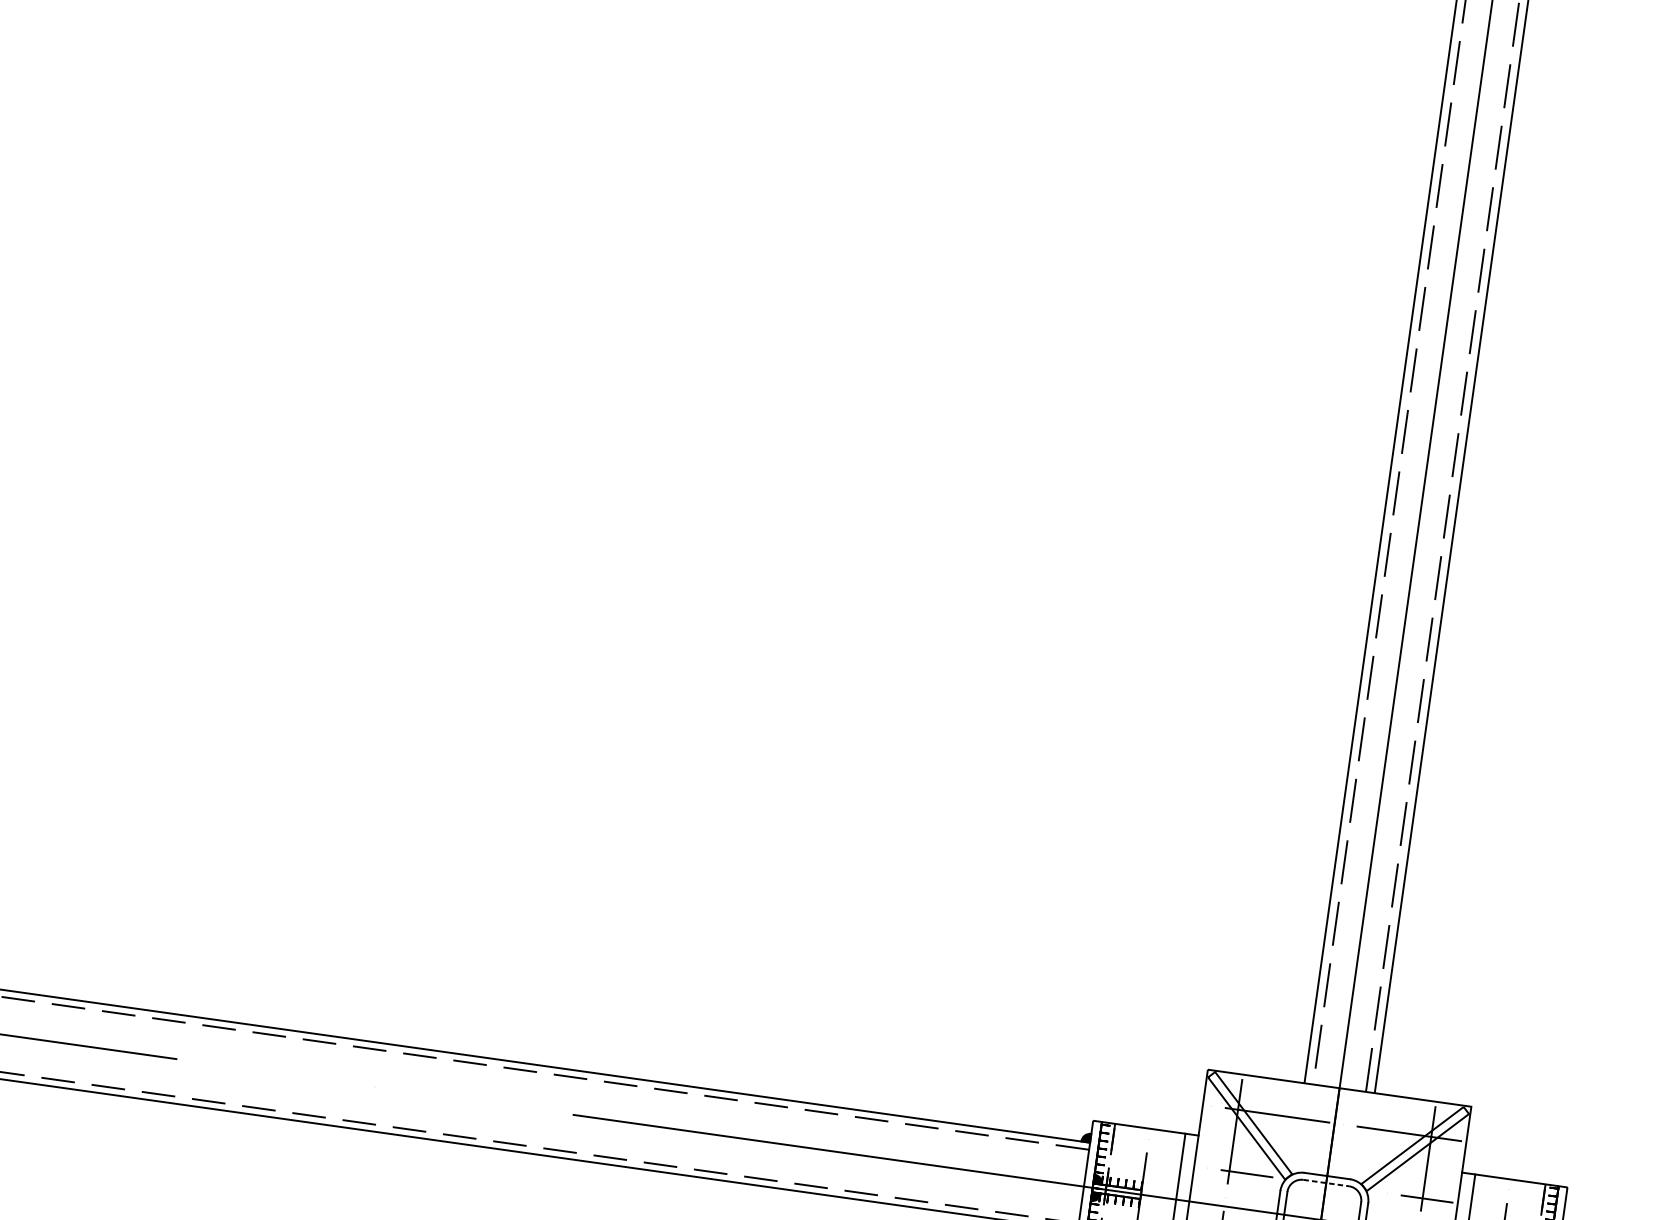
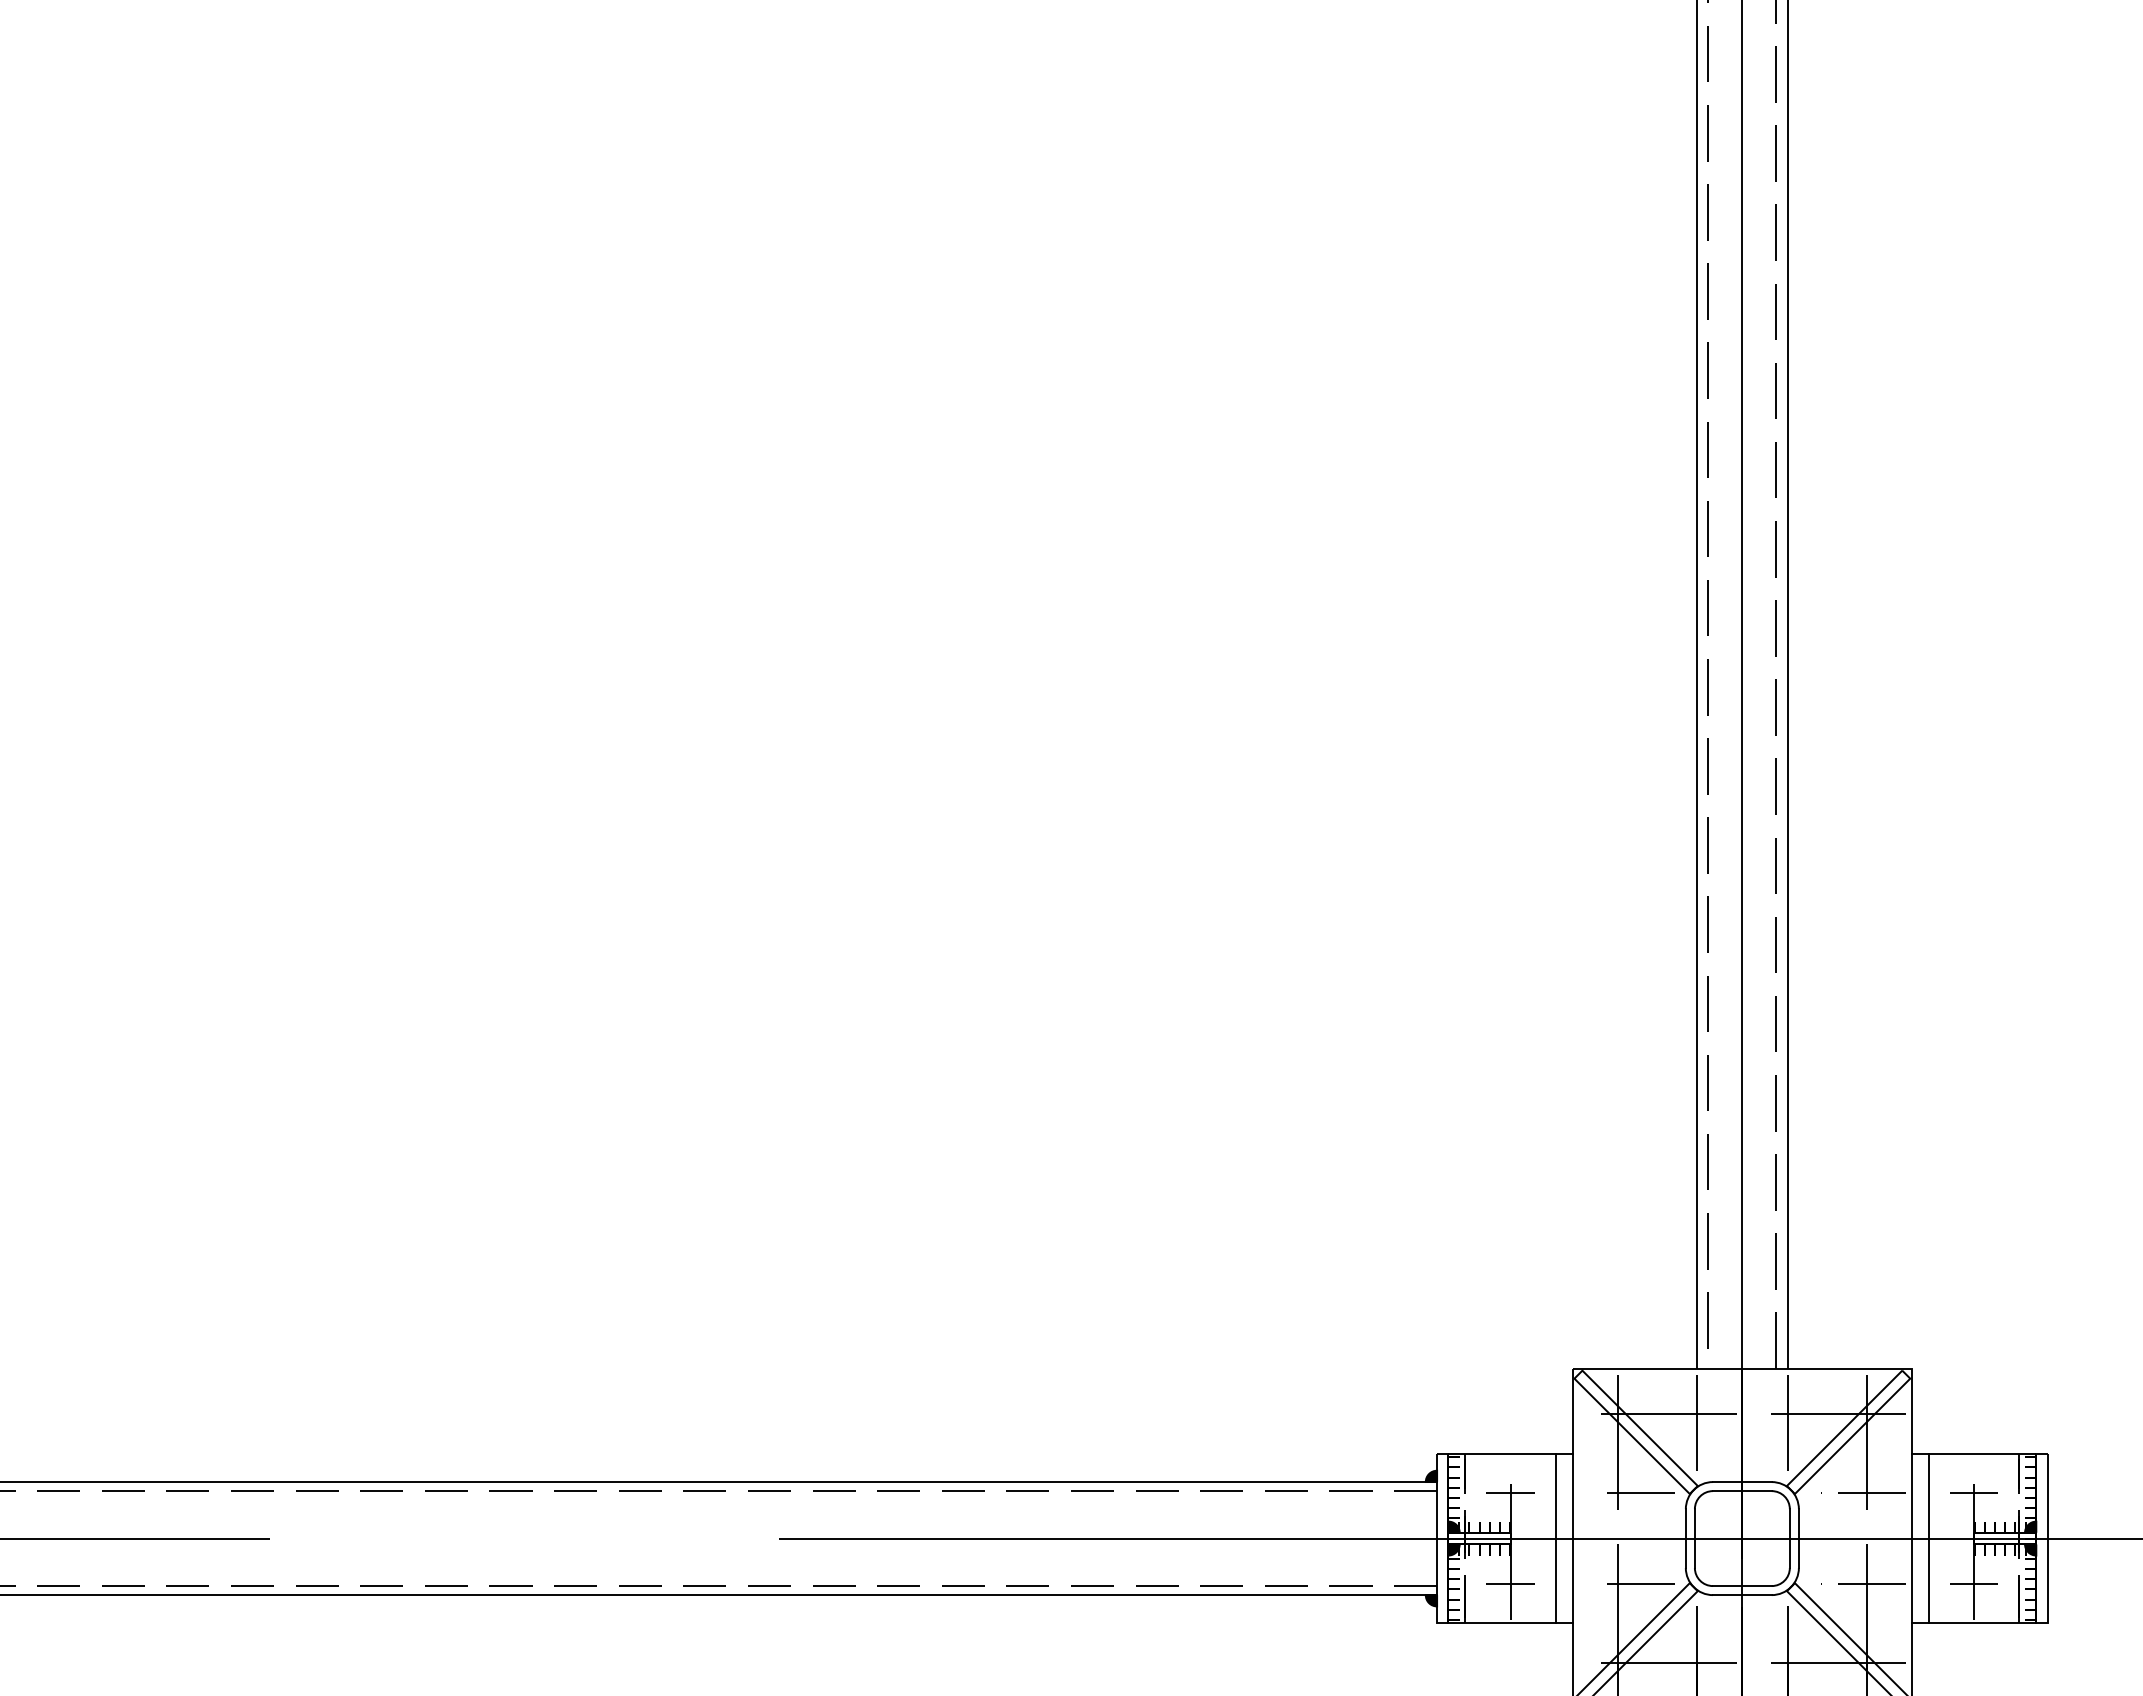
line: (1298, 1124) -> (1697, 1422), added
line: (1368, 1134) -> (1787, 1422), added
line: (1145, 1159) -> (1510, 1493), added
line: (1326, 1183) -> (1742, 1491), dashed -> solid
line: (1505, 1210) -> (1973, 1493), added

